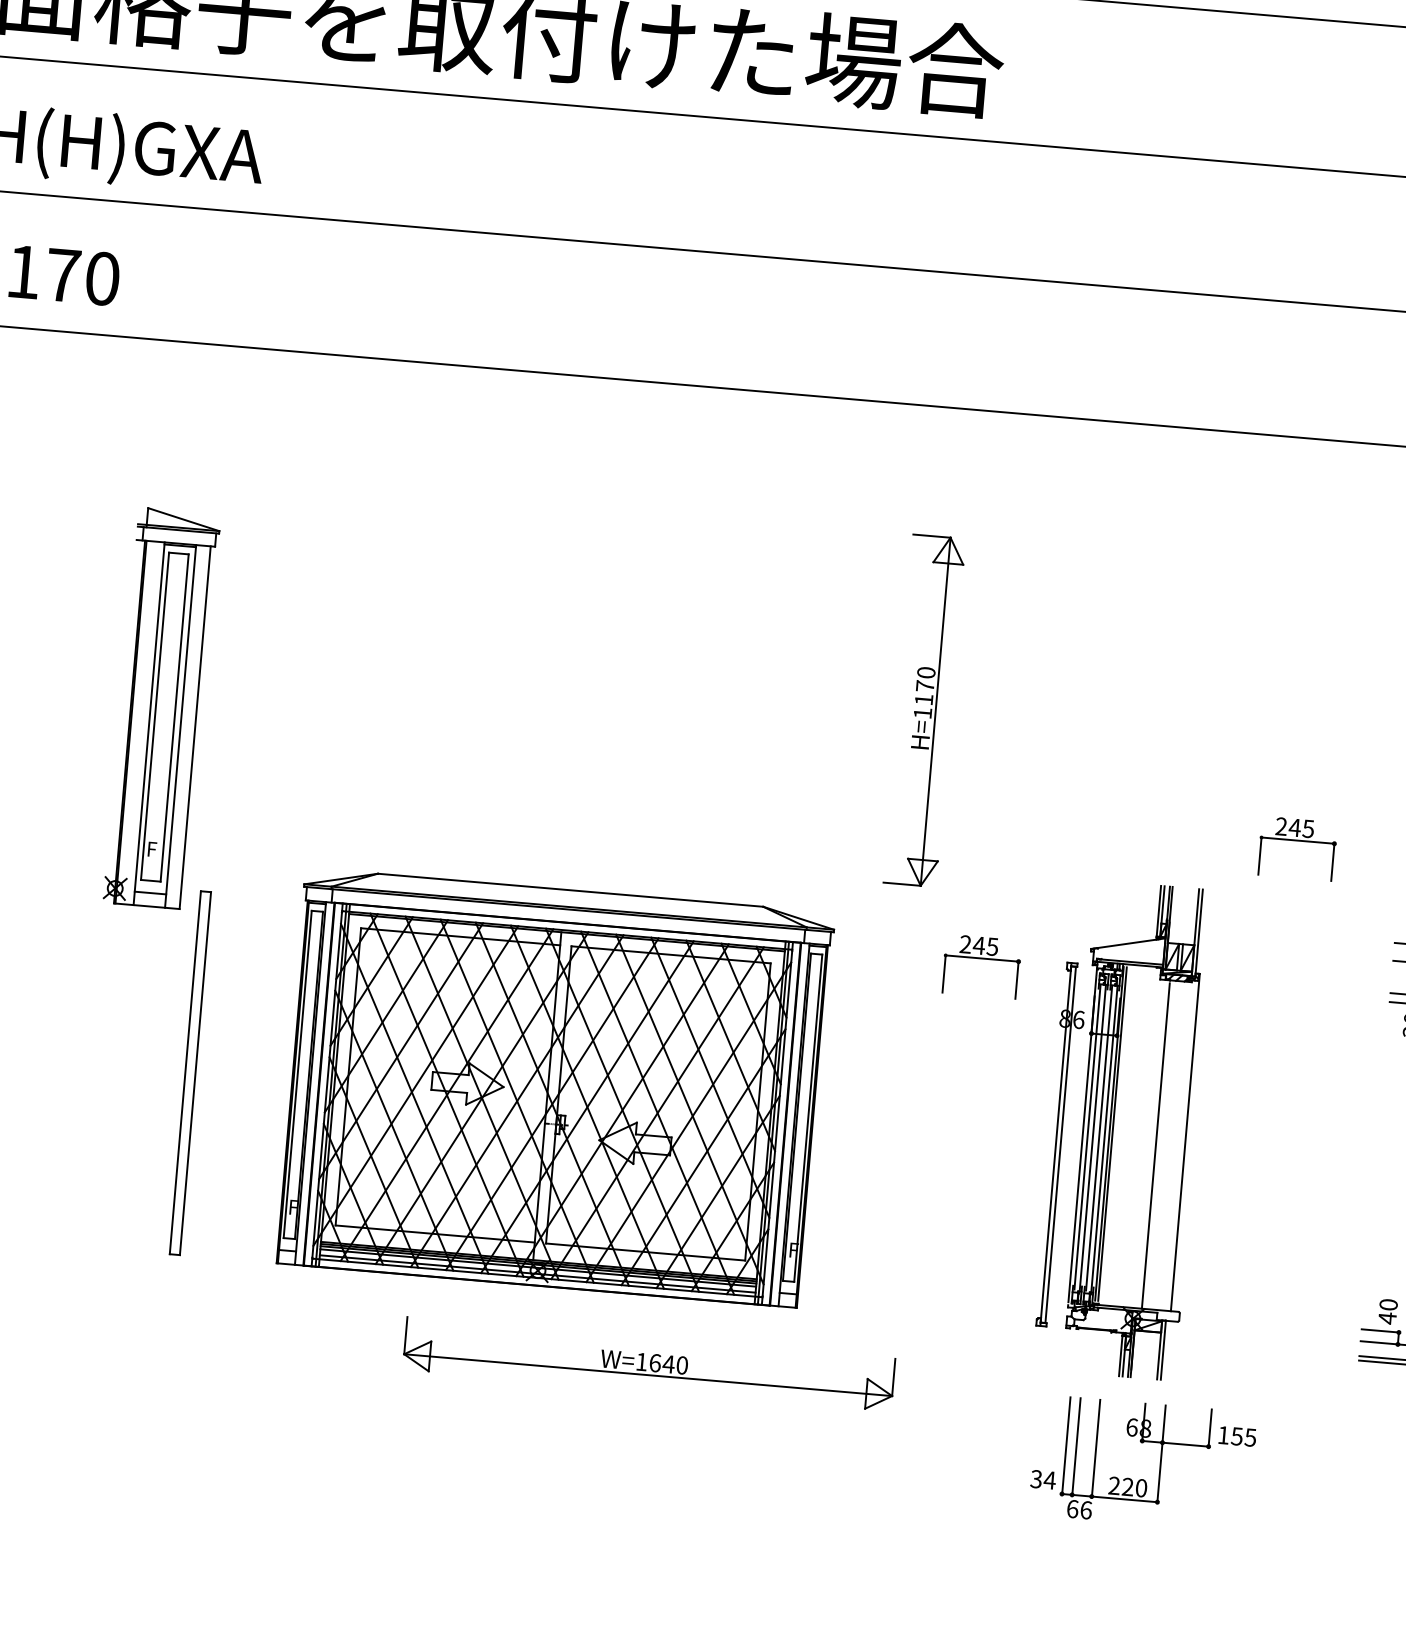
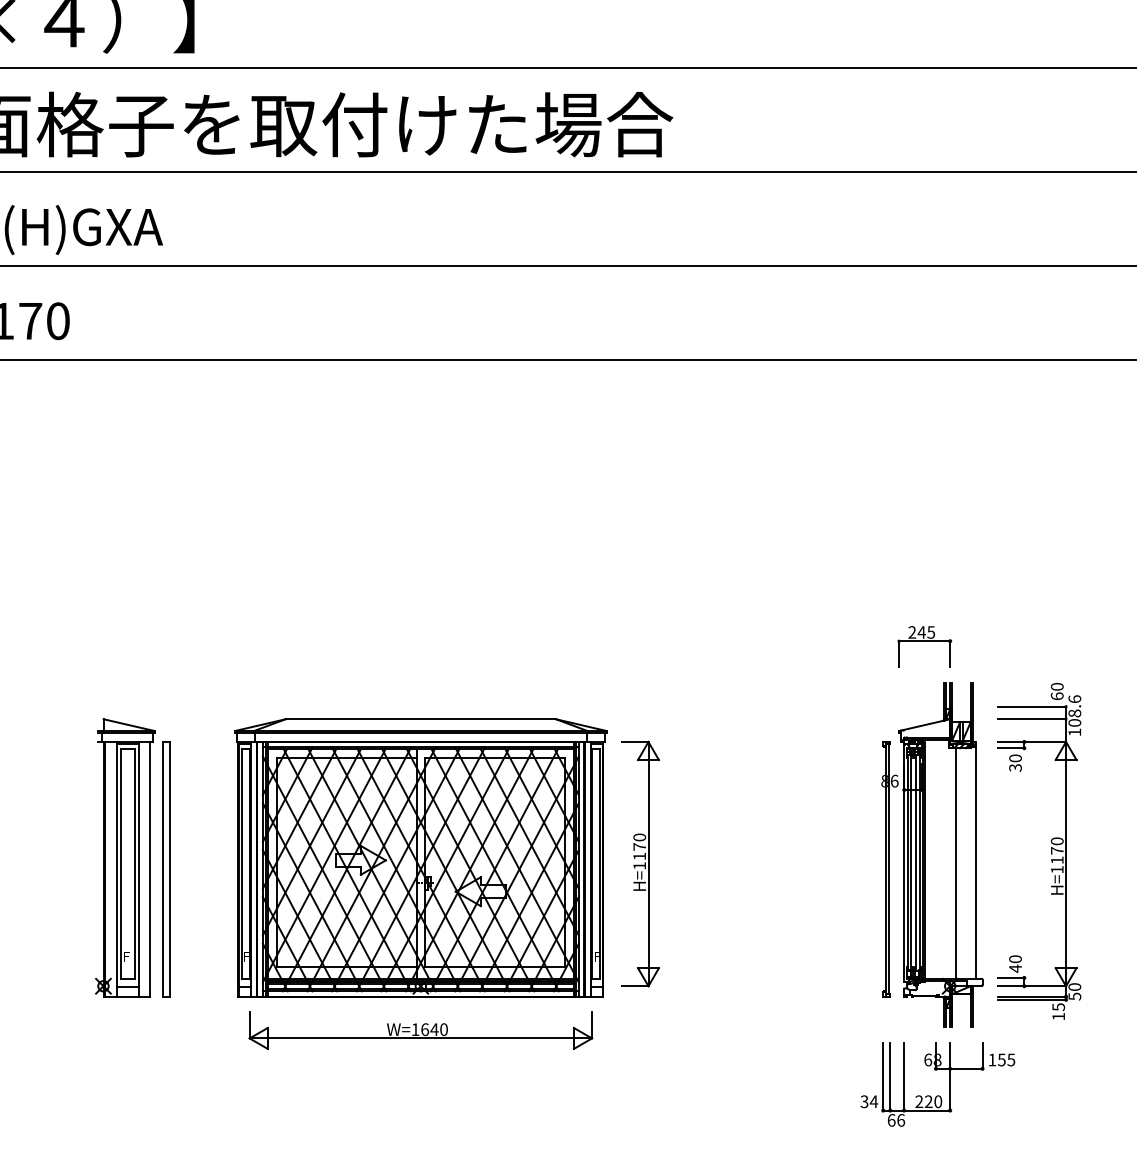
part: (162, 707) -> (125, 857), moved
part: (924, 709) -> (640, 863), moved
part: (981, 966) -> (711, 747), removed
part: (1123, 1128) -> (932, 854), moved
part: (648, 1363) -> (420, 1030), moved
part: (1141, 1479) -> (937, 1095), moved

